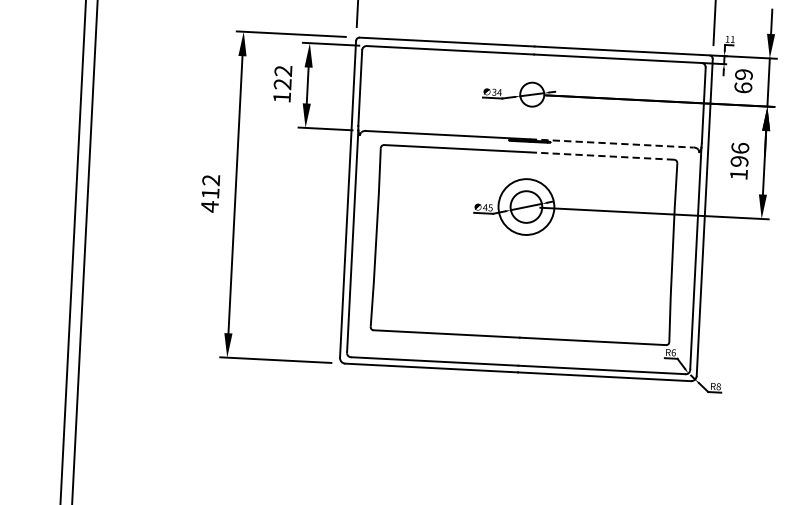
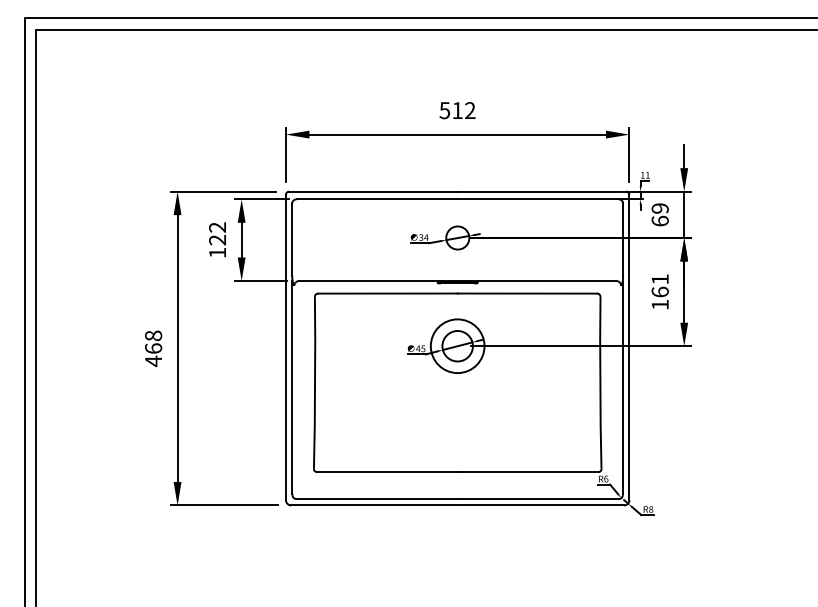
line: (611, 142) -> (536, 280), dashed -> solid
text: (739, 154) -> (659, 285), 196 -> 161
line: (601, 155) -> (527, 293), dashed -> solid
text: (210, 186) -> (153, 341), 412 -> 468

